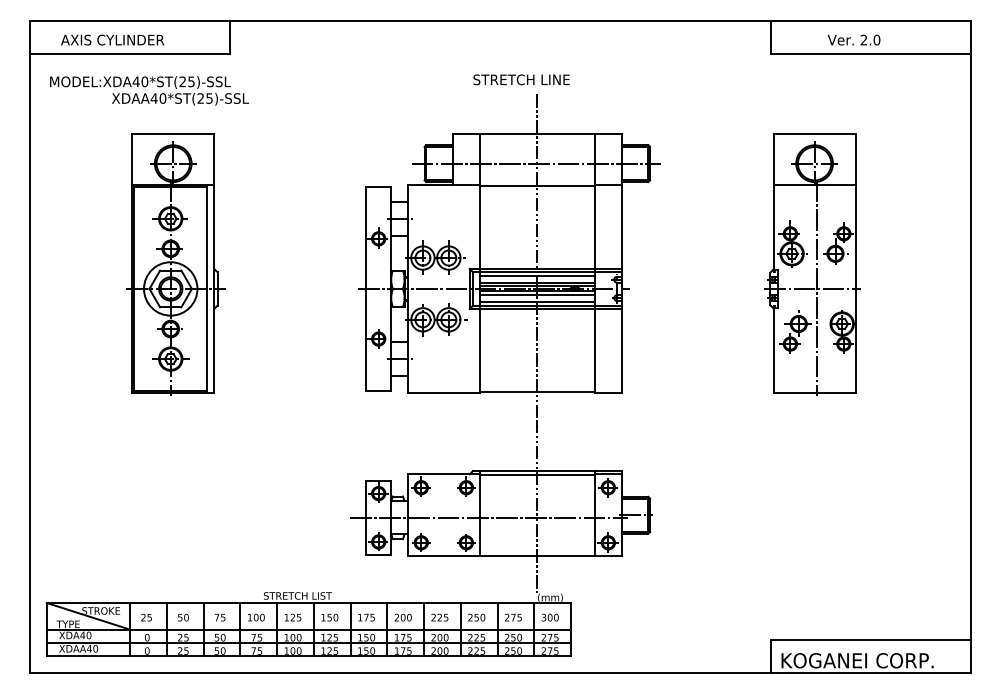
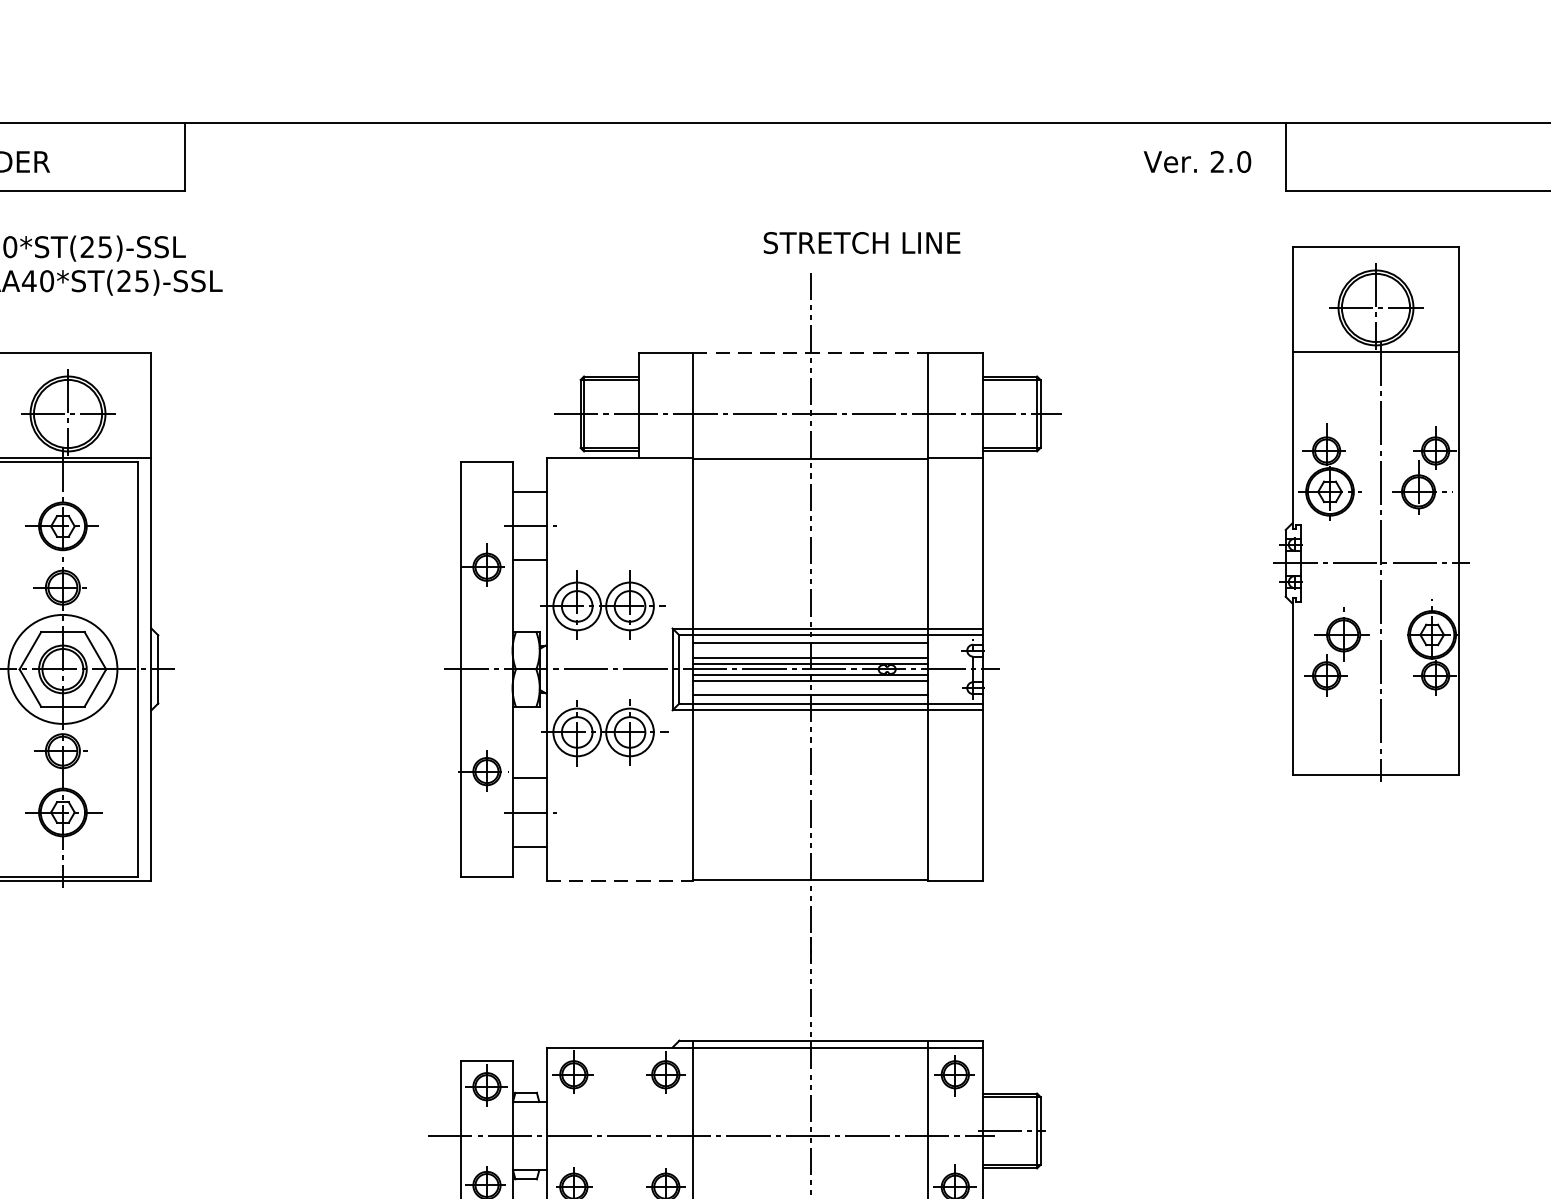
text: (854, 39) -> (1198, 160), moved
text: (521, 79) -> (861, 242), moved
line: (537, 133) -> (810, 352), solid -> dashed
part: (812, 264) -> (1371, 513), moved
line: (443, 392) -> (619, 880), solid -> dashed

